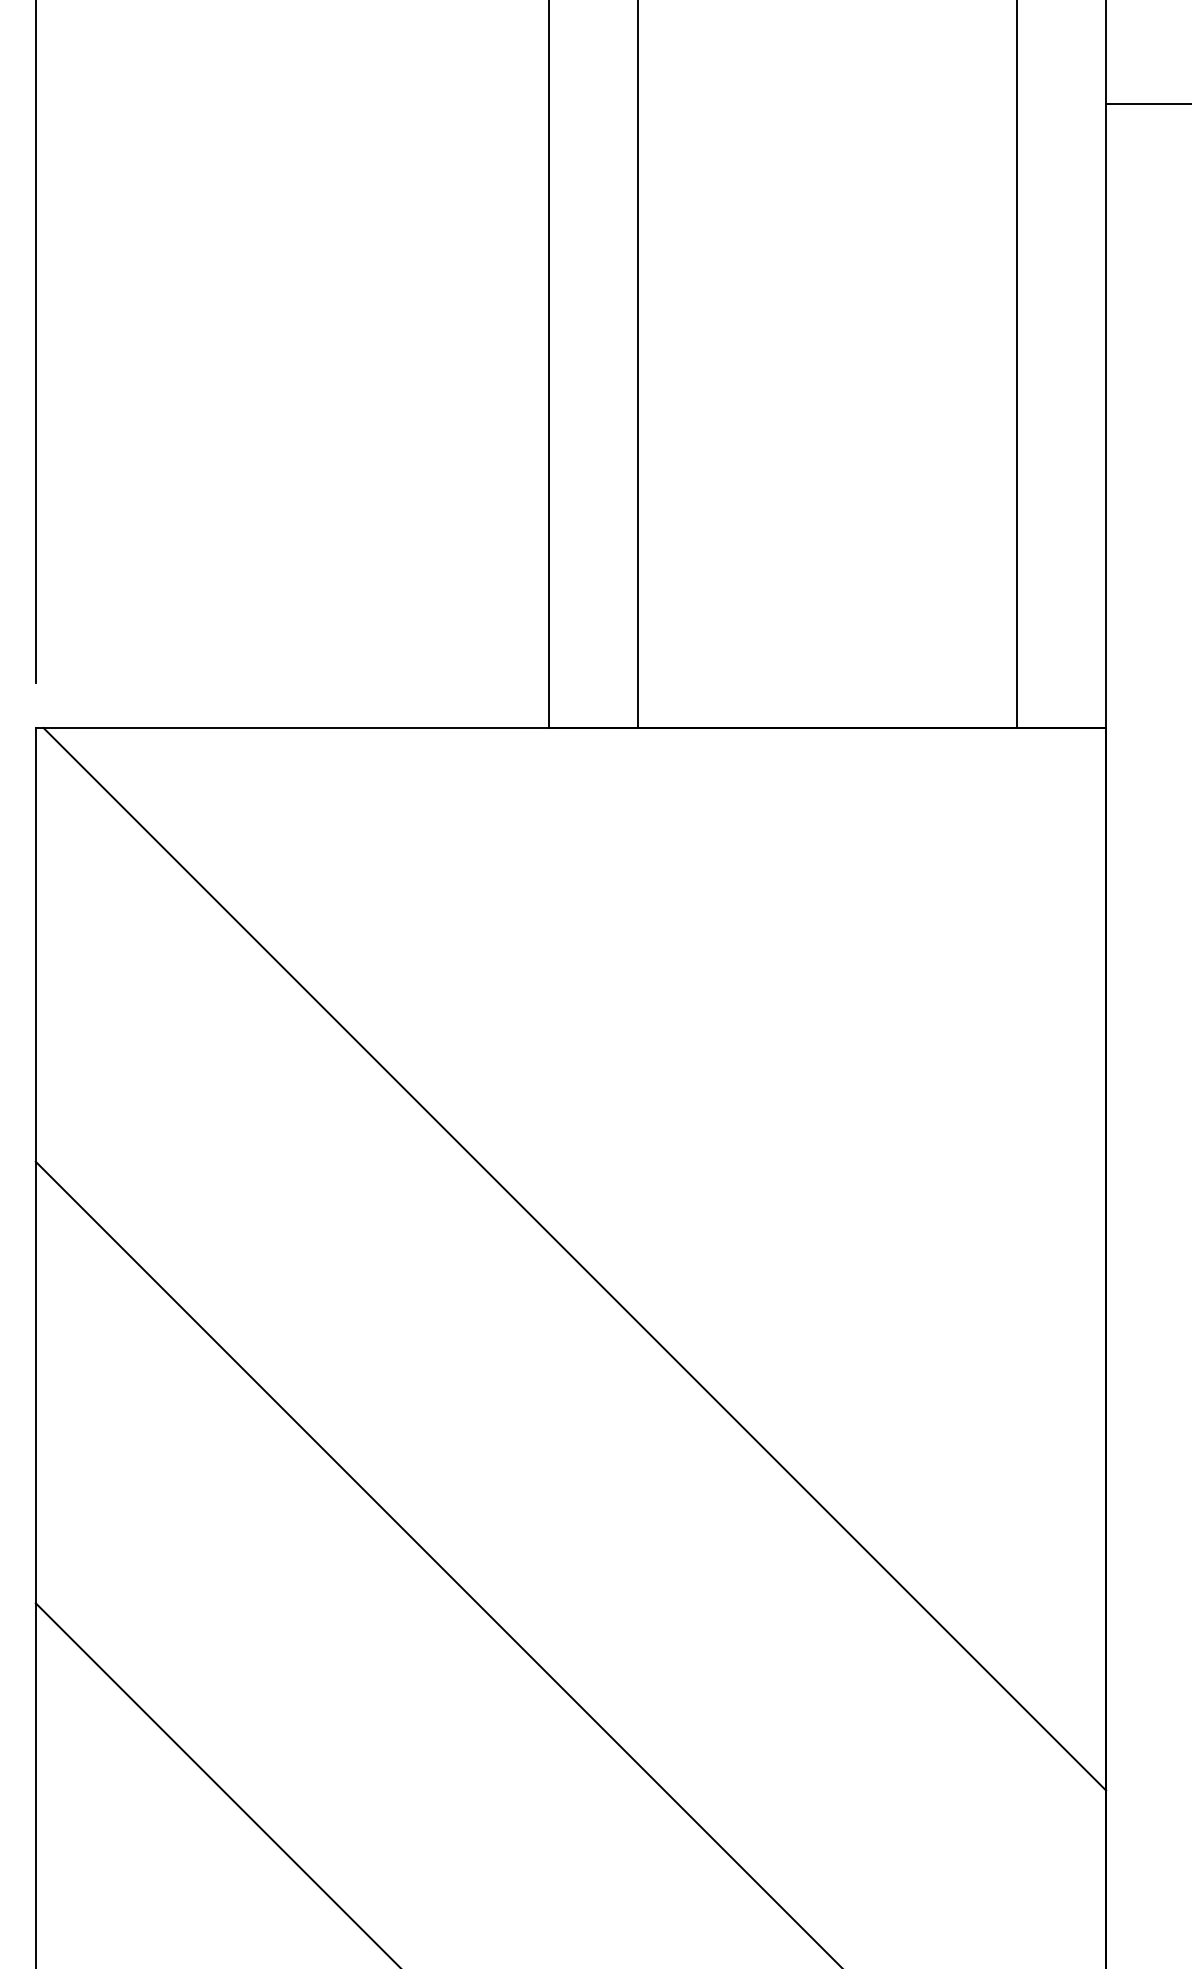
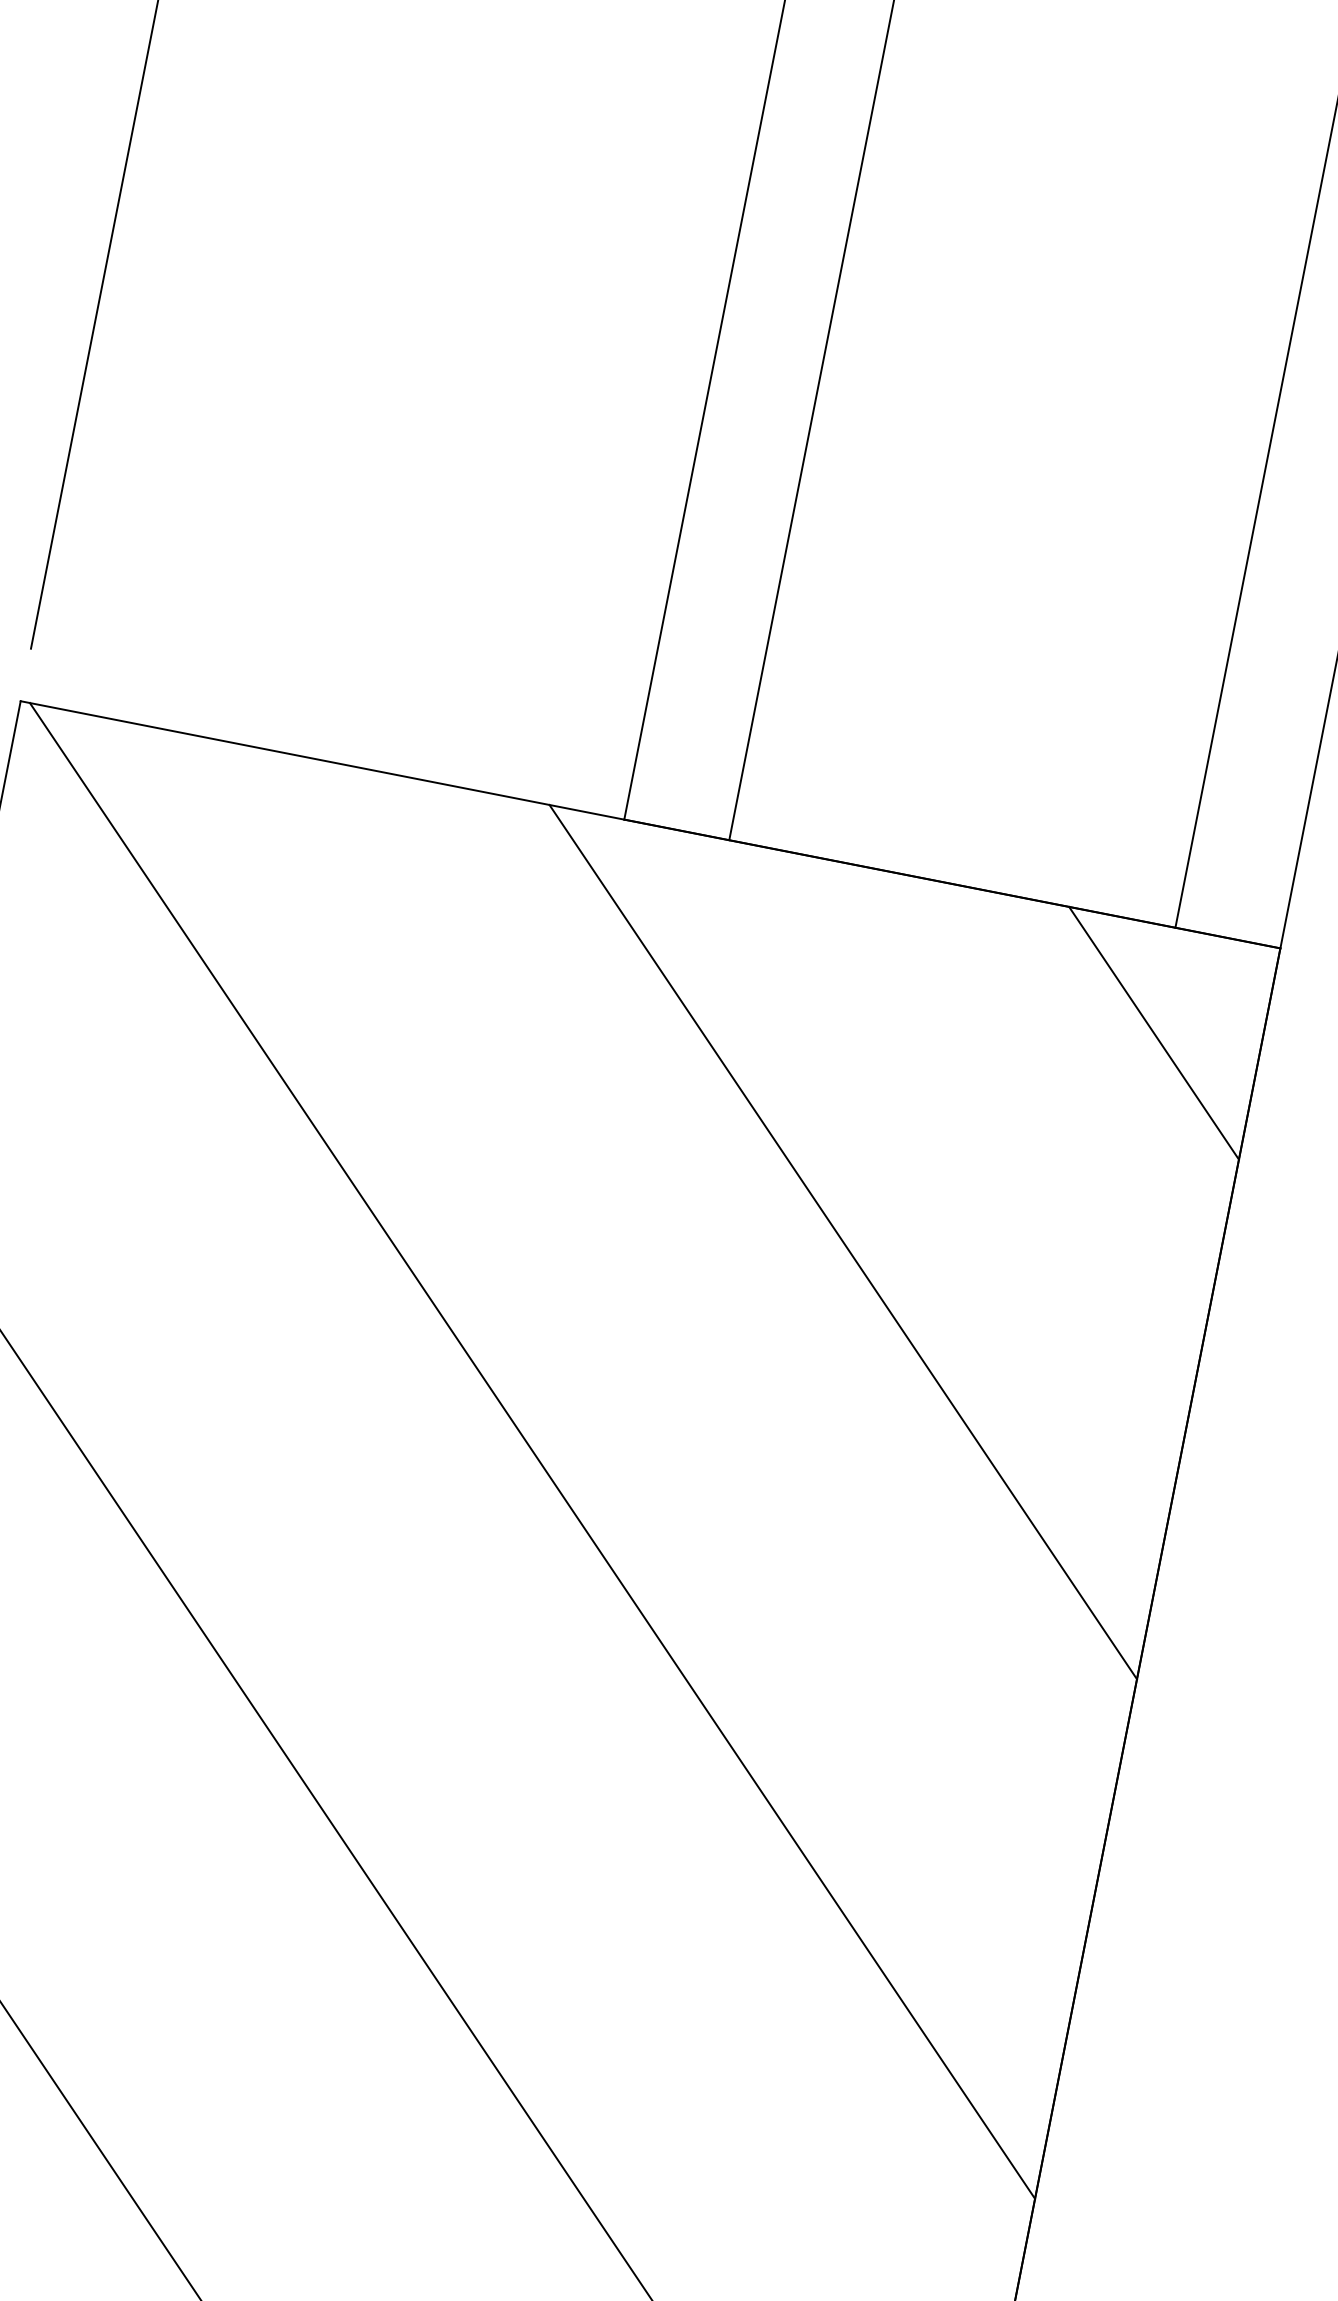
line: (1016, 817) -> (1154, 1032), added
line: (795, 1038) -> (843, 1241), added

